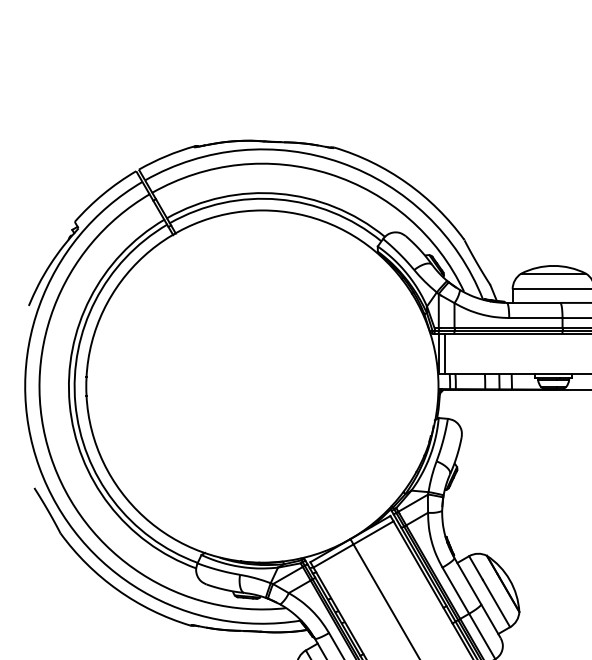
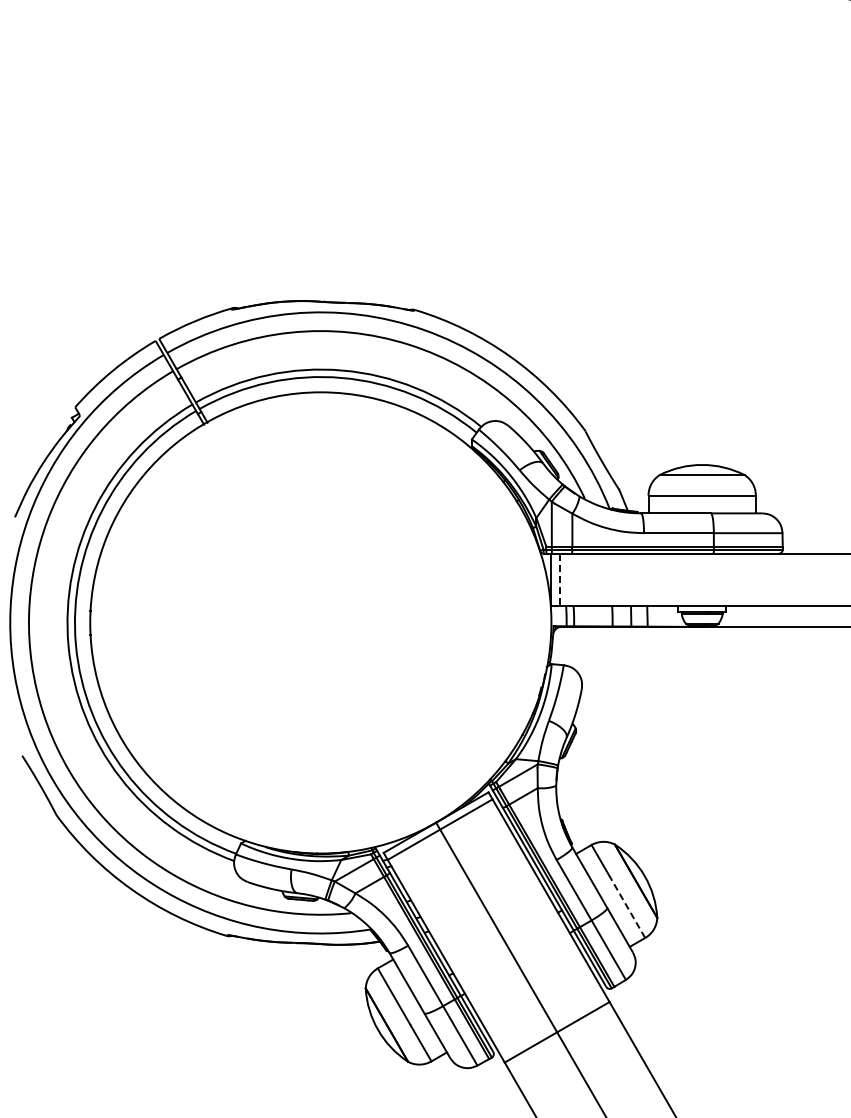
line: (444, 354) -> (559, 580), solid -> dashed
line: (496, 603) -> (627, 907), solid -> dashed

